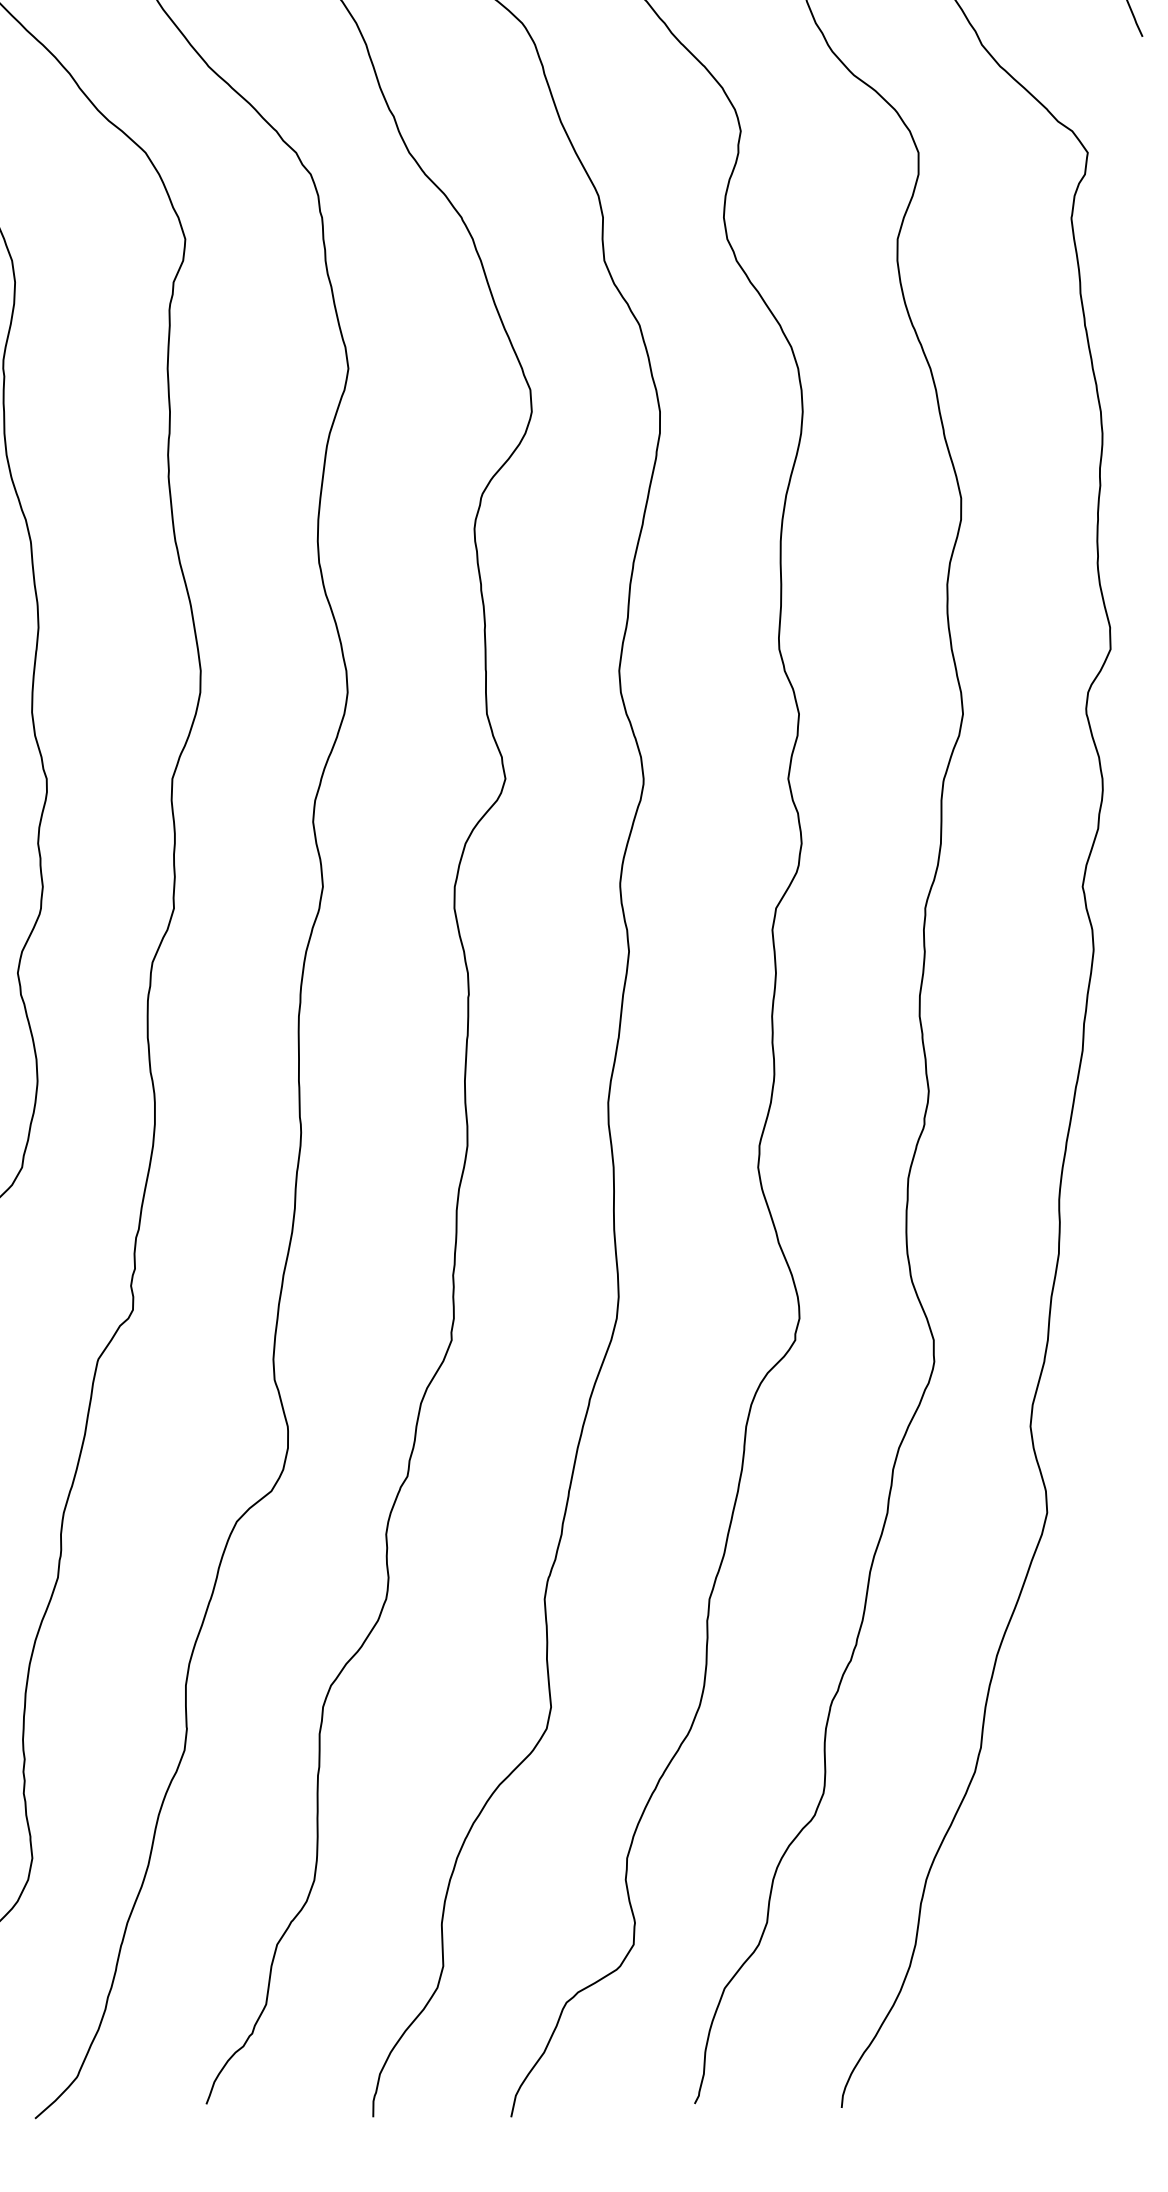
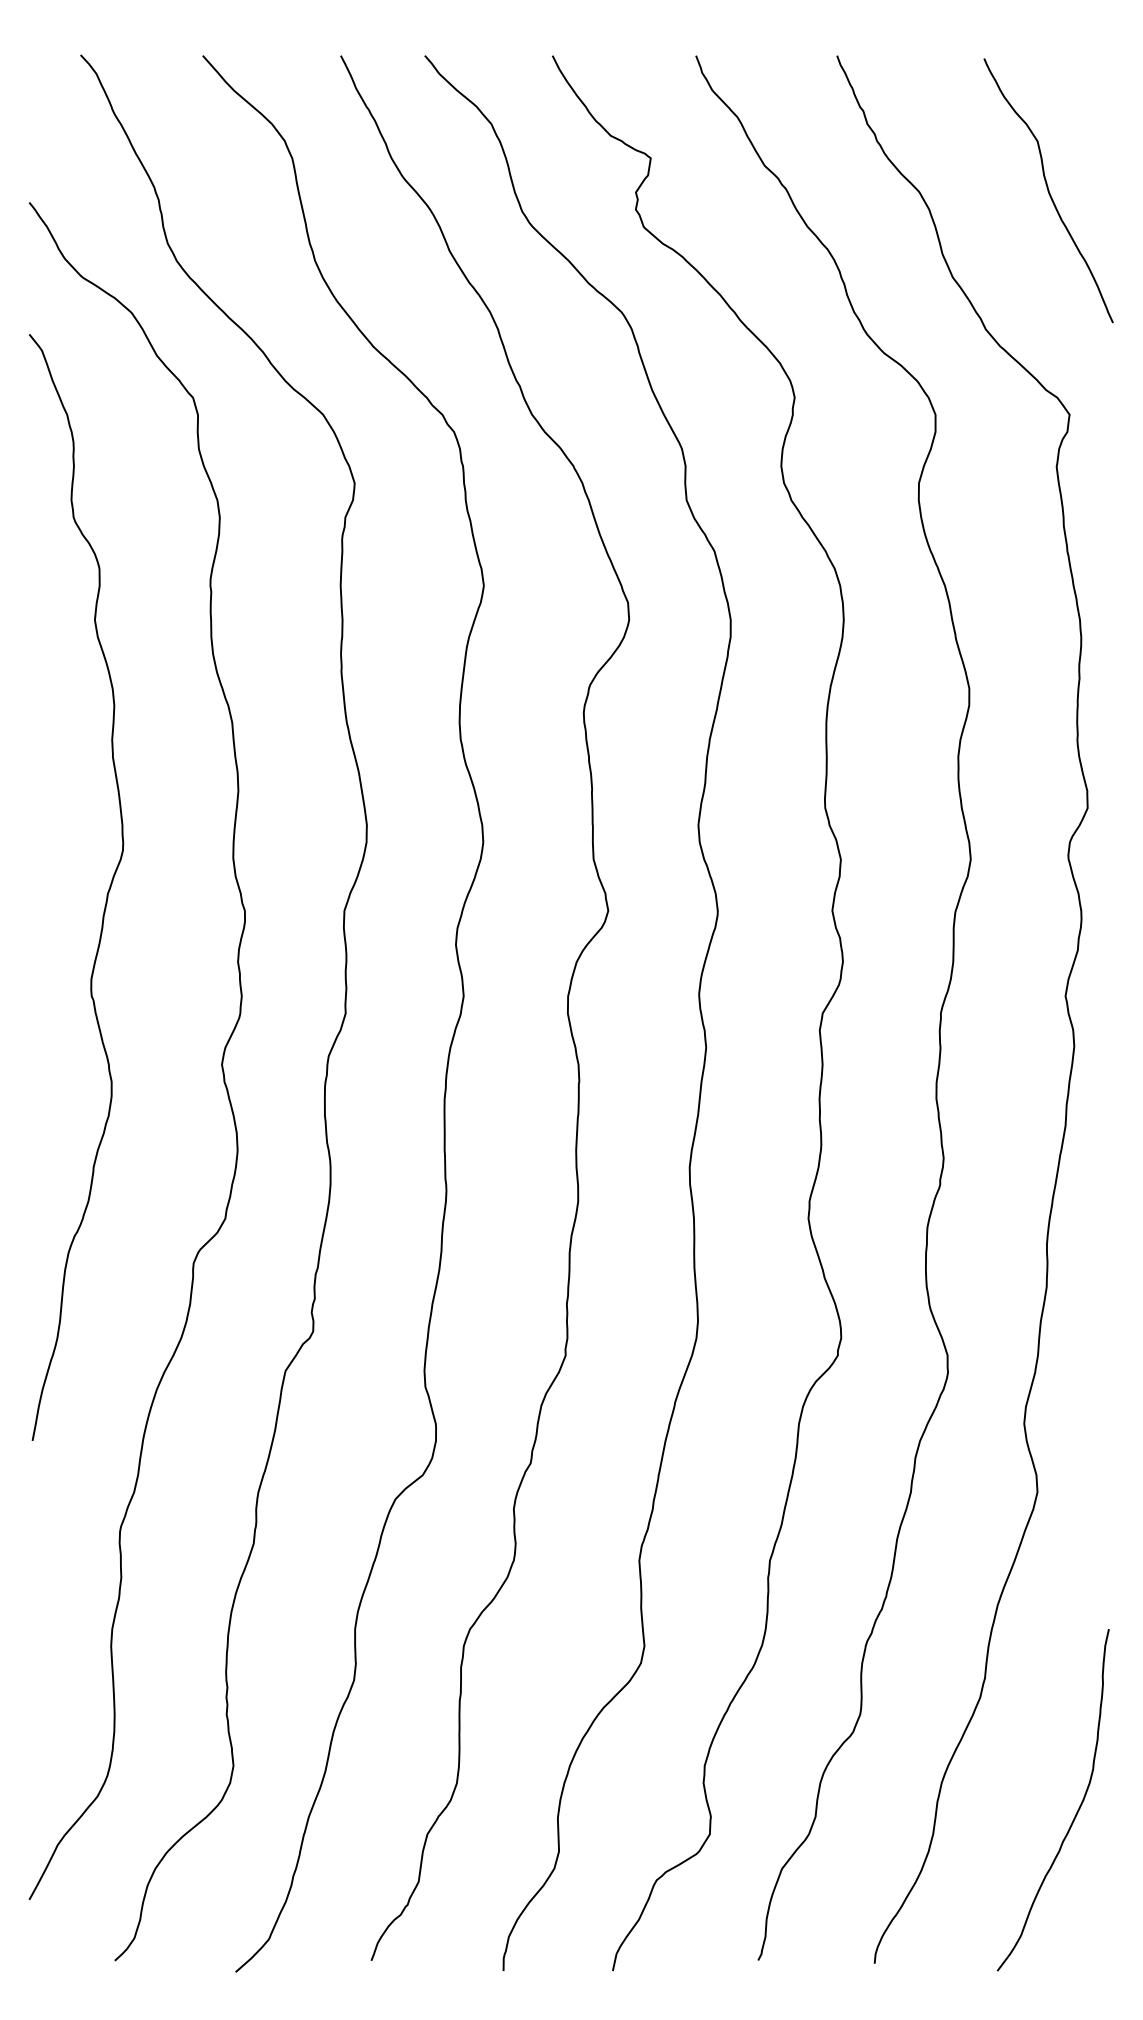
curve: (1097, 1913) -> (1077, 1809), added

